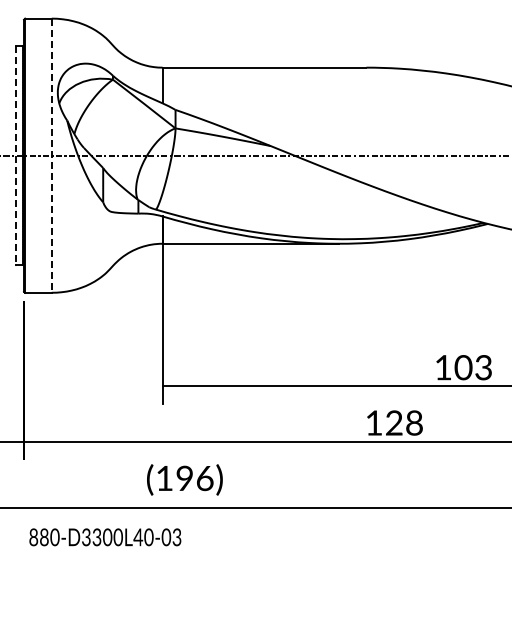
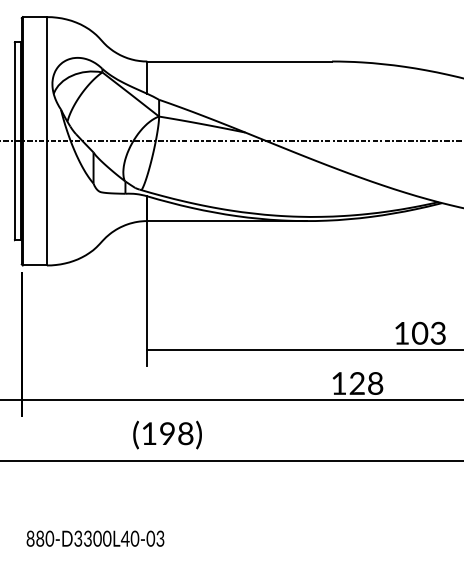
line: (16, 156) -> (14, 142), dashed -> solid
line: (51, 156) -> (46, 142), dashed -> solid
text: (204, 477) -> (185, 432), (196) -> (198)
text: (105, 537) -> (95, 538), moved

